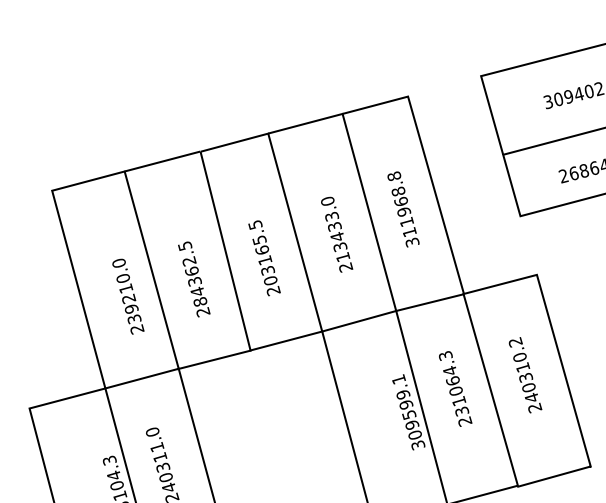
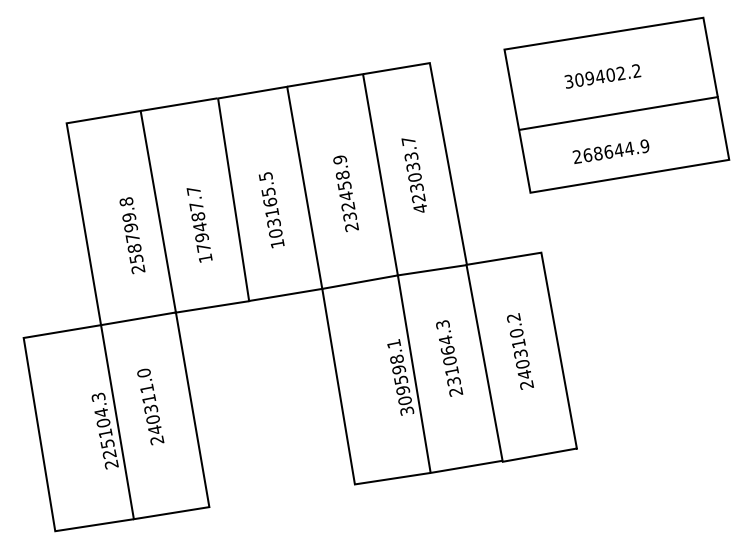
text: (403, 208) -> (414, 174), 311968.8 -> 423033.7
text: (335, 229) -> (345, 188), 213433.0 -> 232458.9
text: (193, 278) -> (199, 224), 284362.5 -> 179487.7
text: (273, 290) -> (277, 243), 203165.5 -> 103165.5
text: (125, 291) -> (130, 230), 239210.0 -> 258799.8
text: (403, 394) -> (397, 359), 309599.1 -> 309598.1

